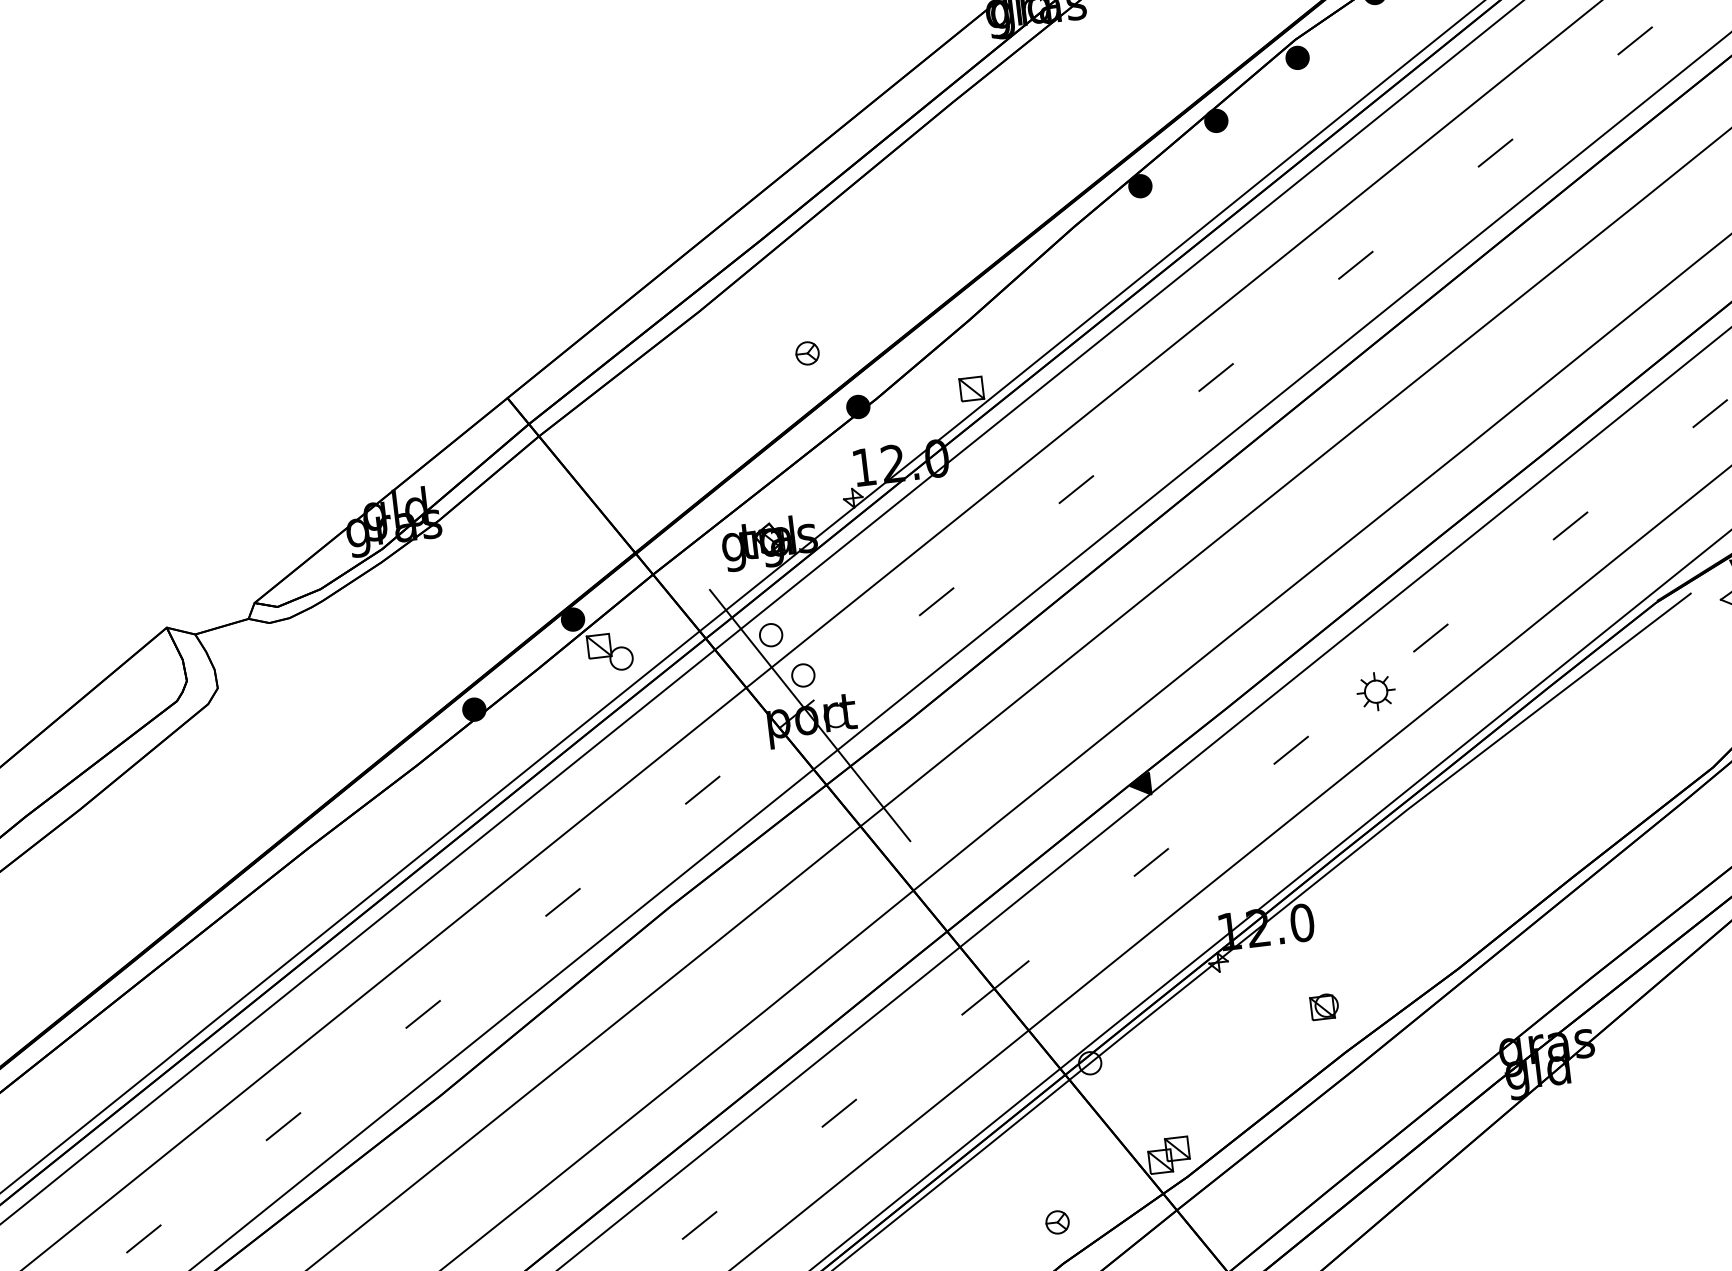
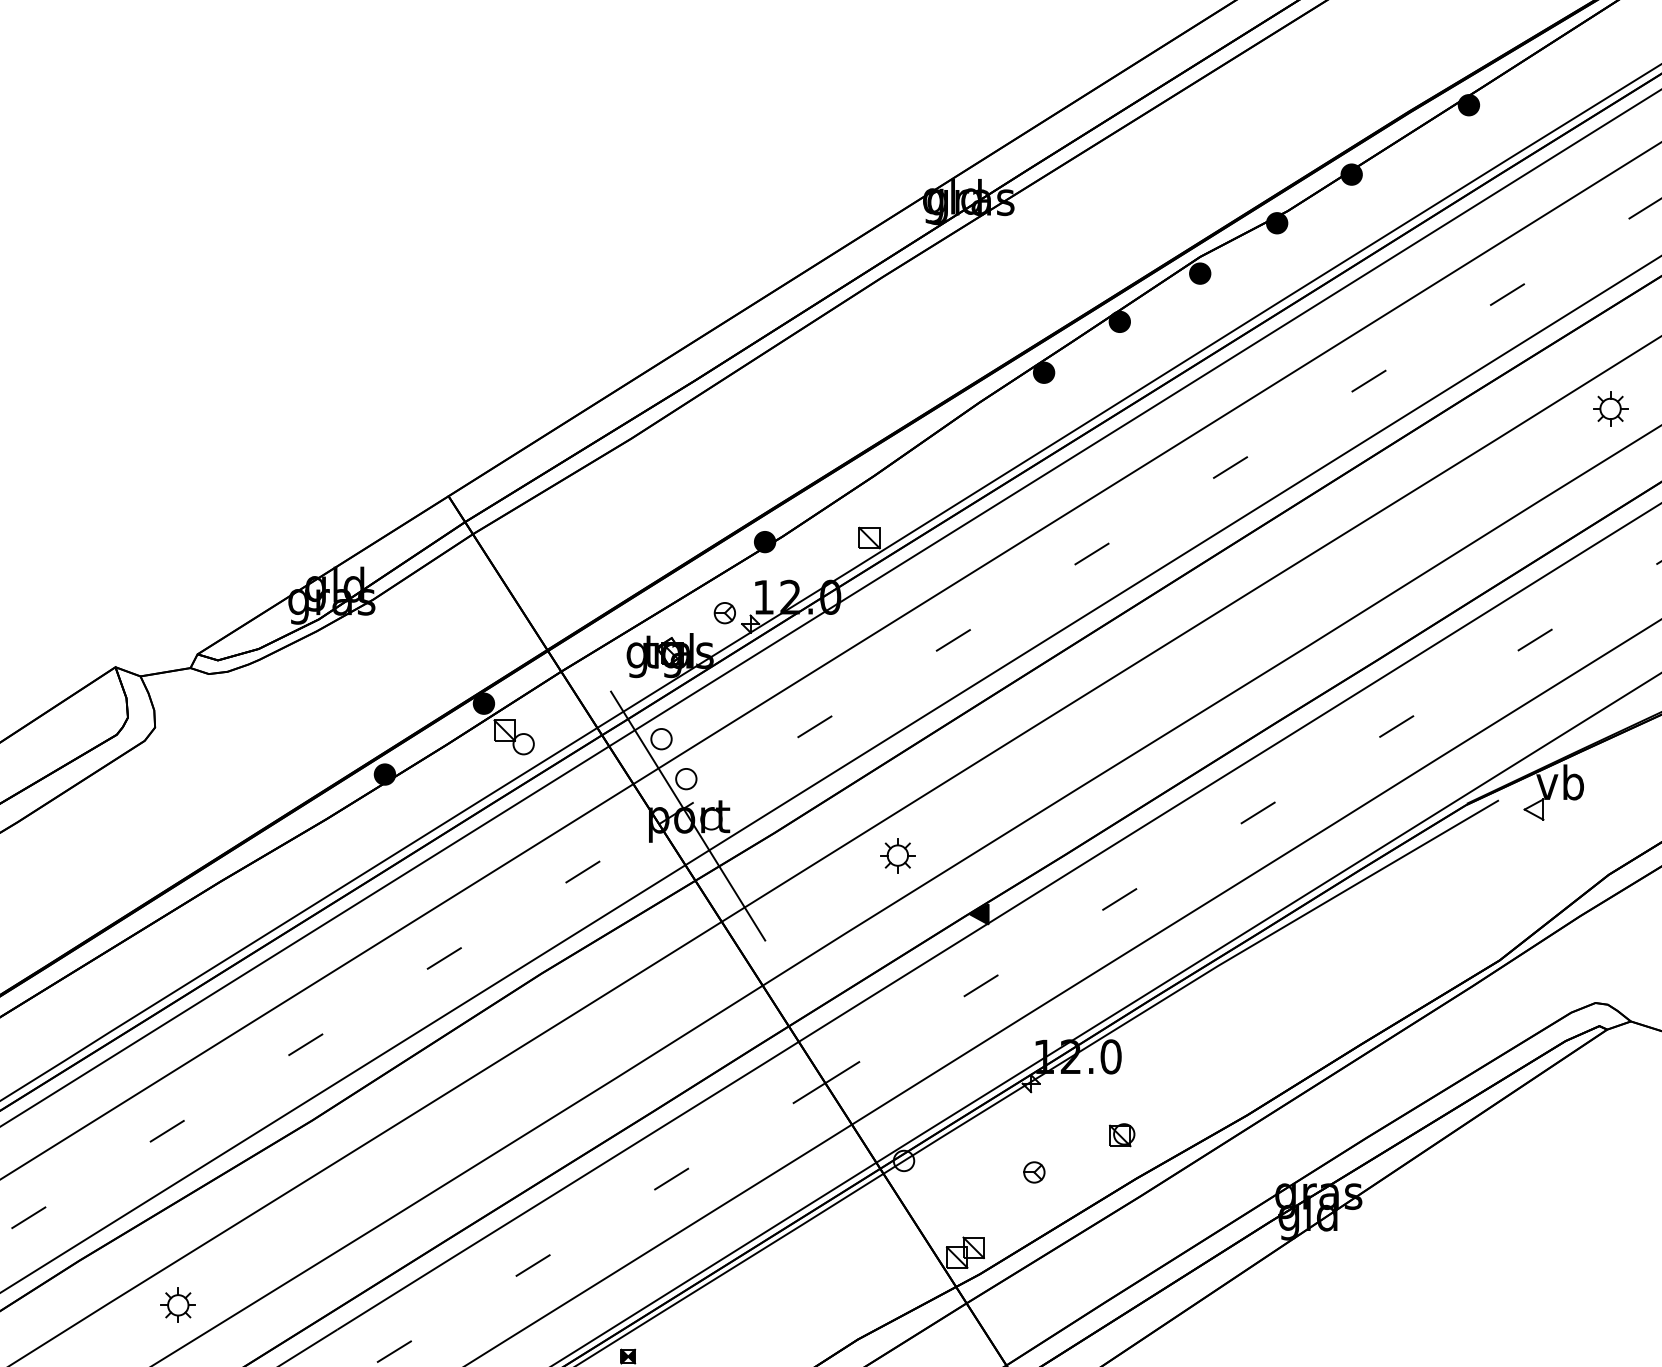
part: (807, 353) -> (724, 613), moved
part: (1375, 691) -> (897, 855), moved
part: (1057, 1222) -> (1034, 1172), moved

